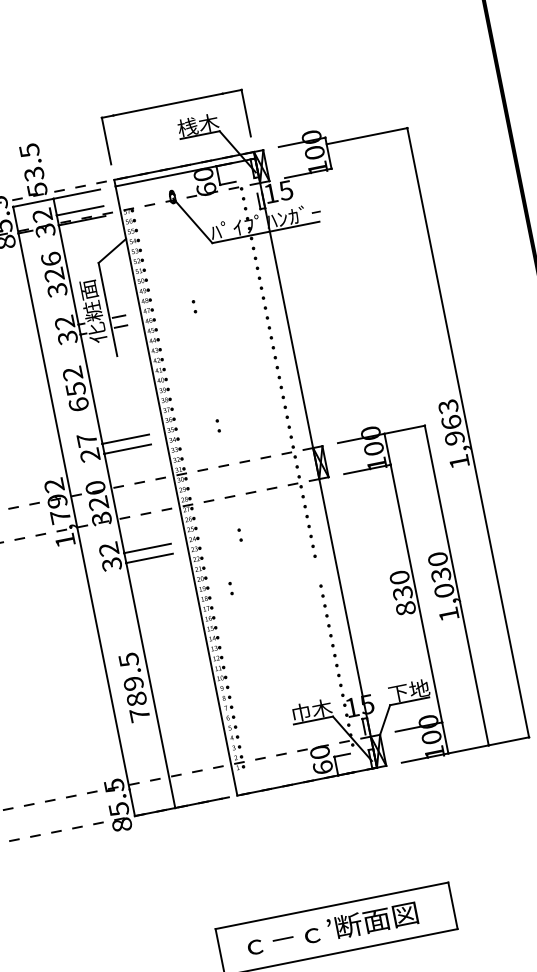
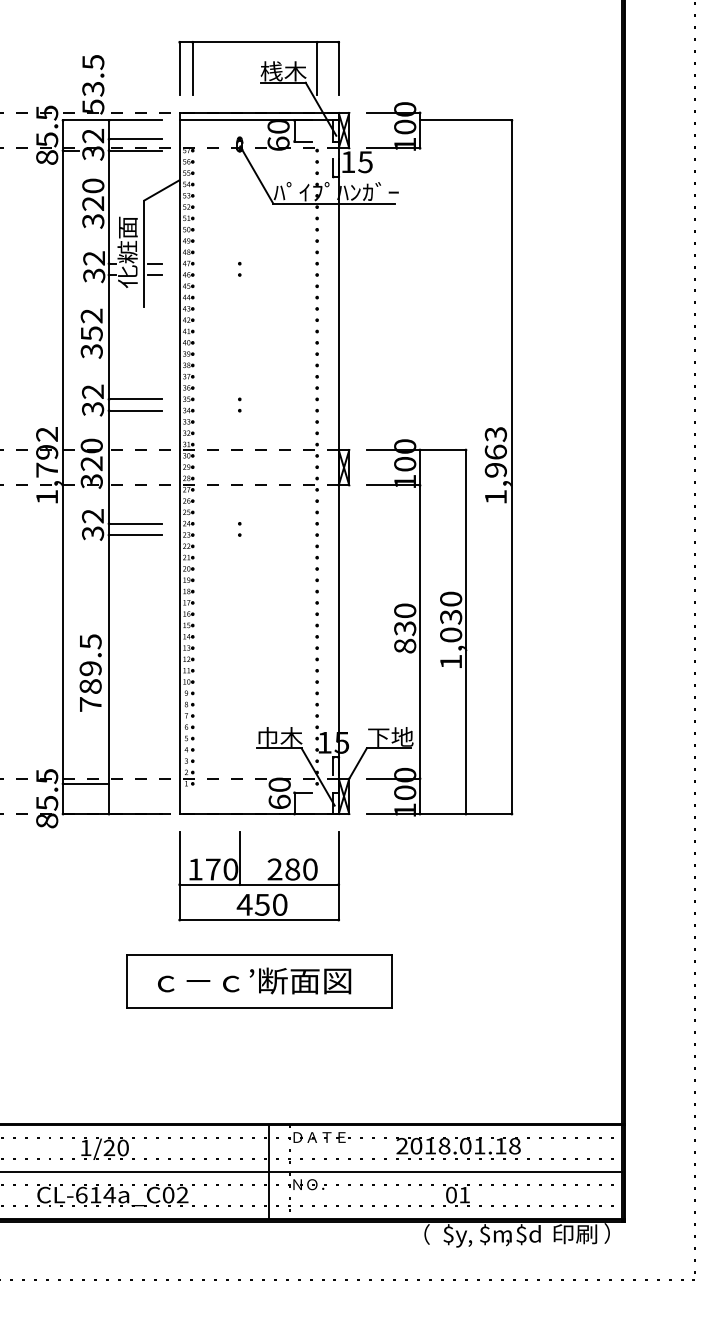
line: (227, 116) -> (317, 68), added
line: (117, 138) -> (192, 68), added
text: (51, 258) -> (93, 185), 326 -> 320
text: (78, 404) -> (91, 350), 652 -> 352
text: (89, 447) -> (93, 400), 27 -> 32
part: (230, 588) -> (316, 585), moved
line: (150, 785) -> (86, 783), added
part: (318, 843) -> (258, 884), added

